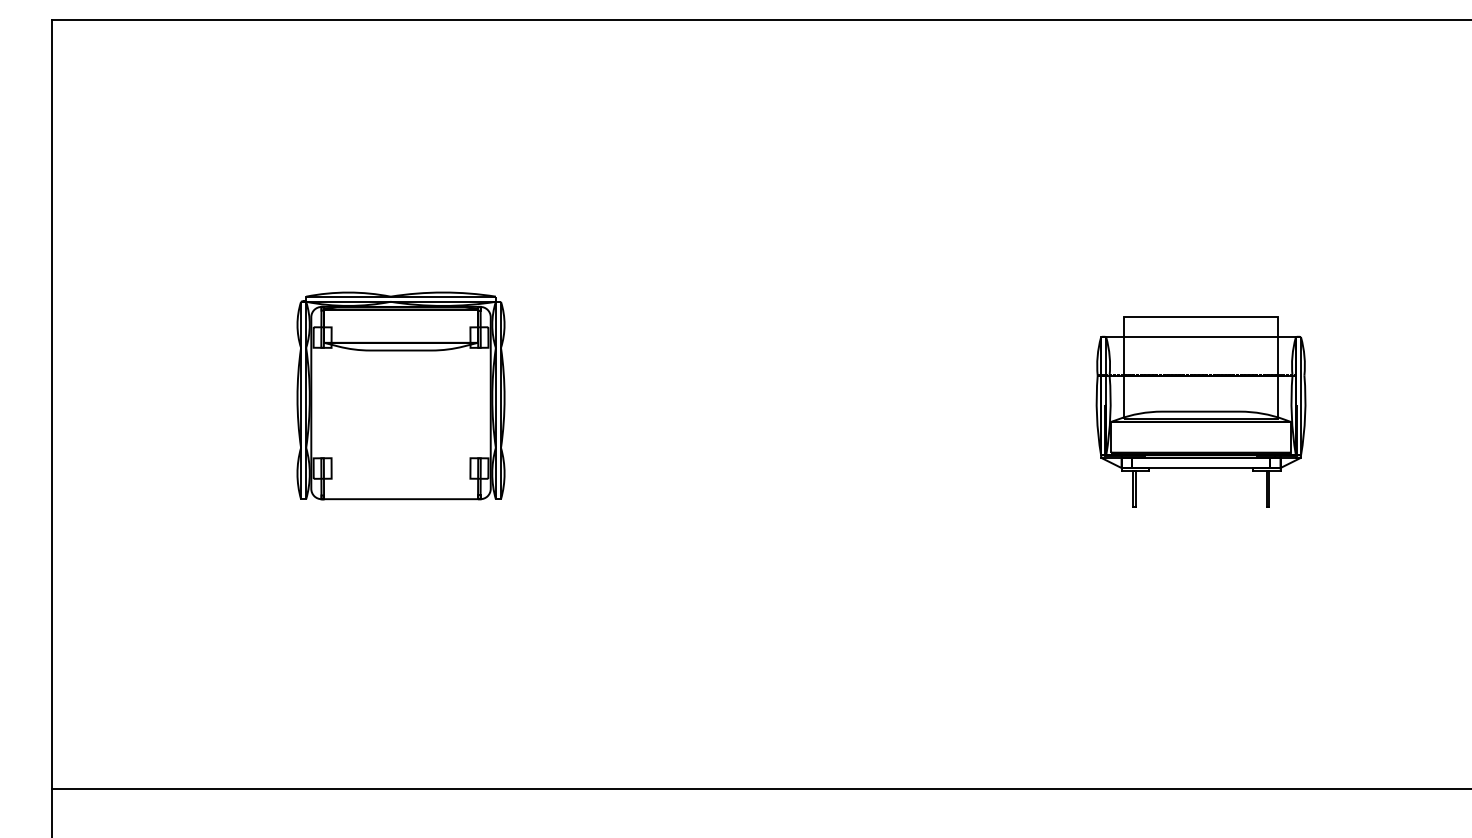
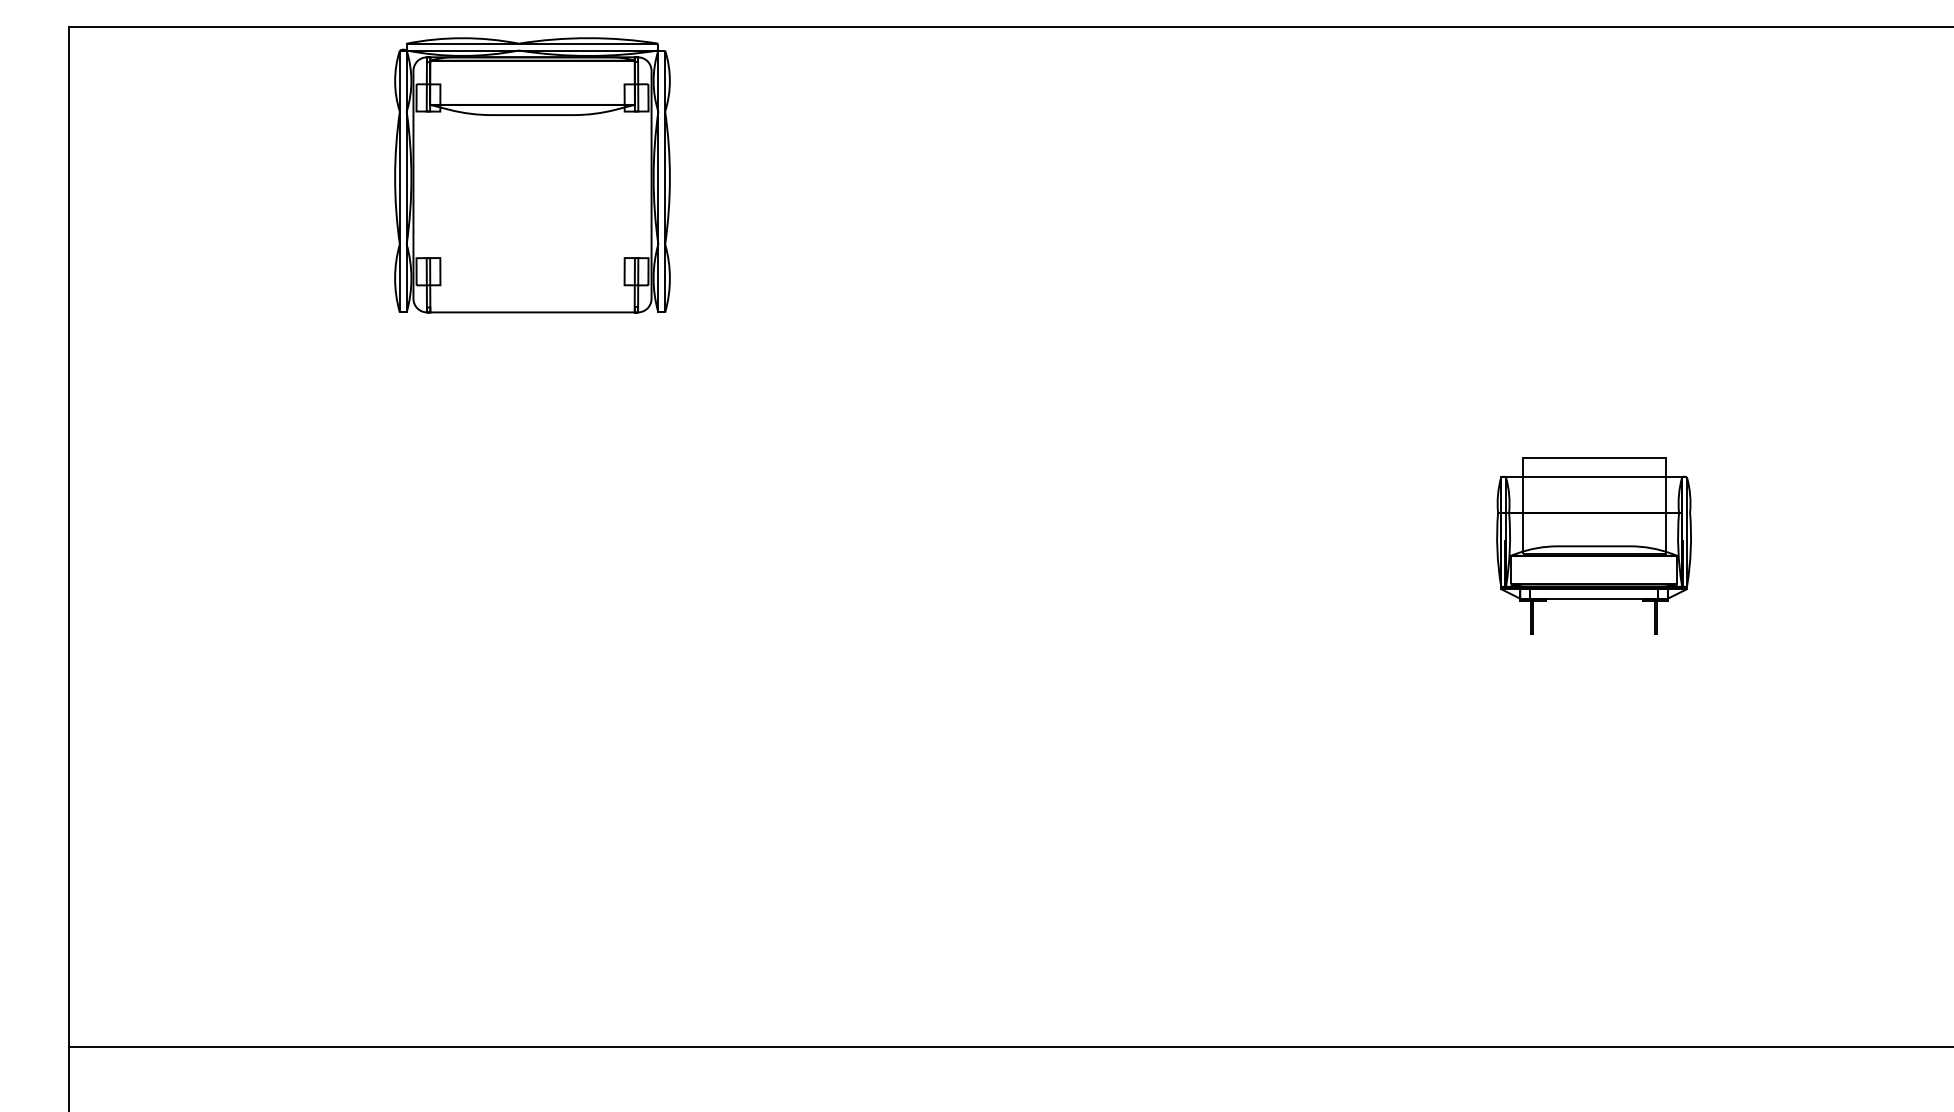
part: (401, 396) -> (532, 175), moved
part: (1200, 411) -> (1593, 546), size x0.7

